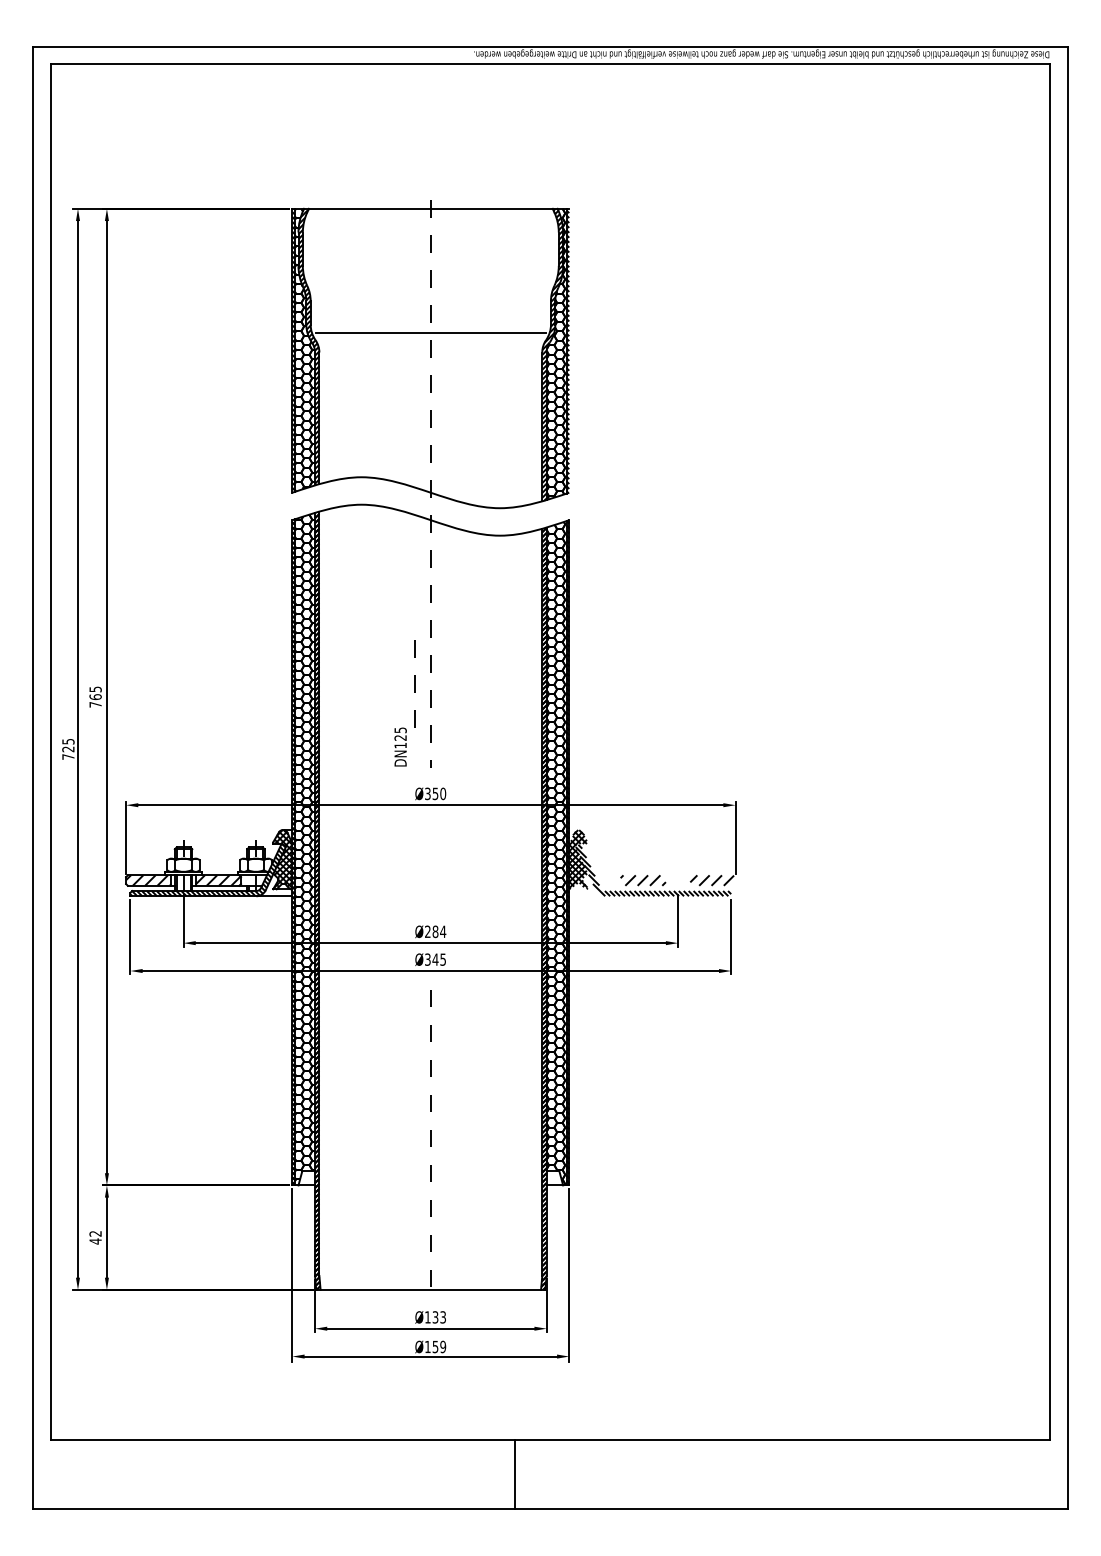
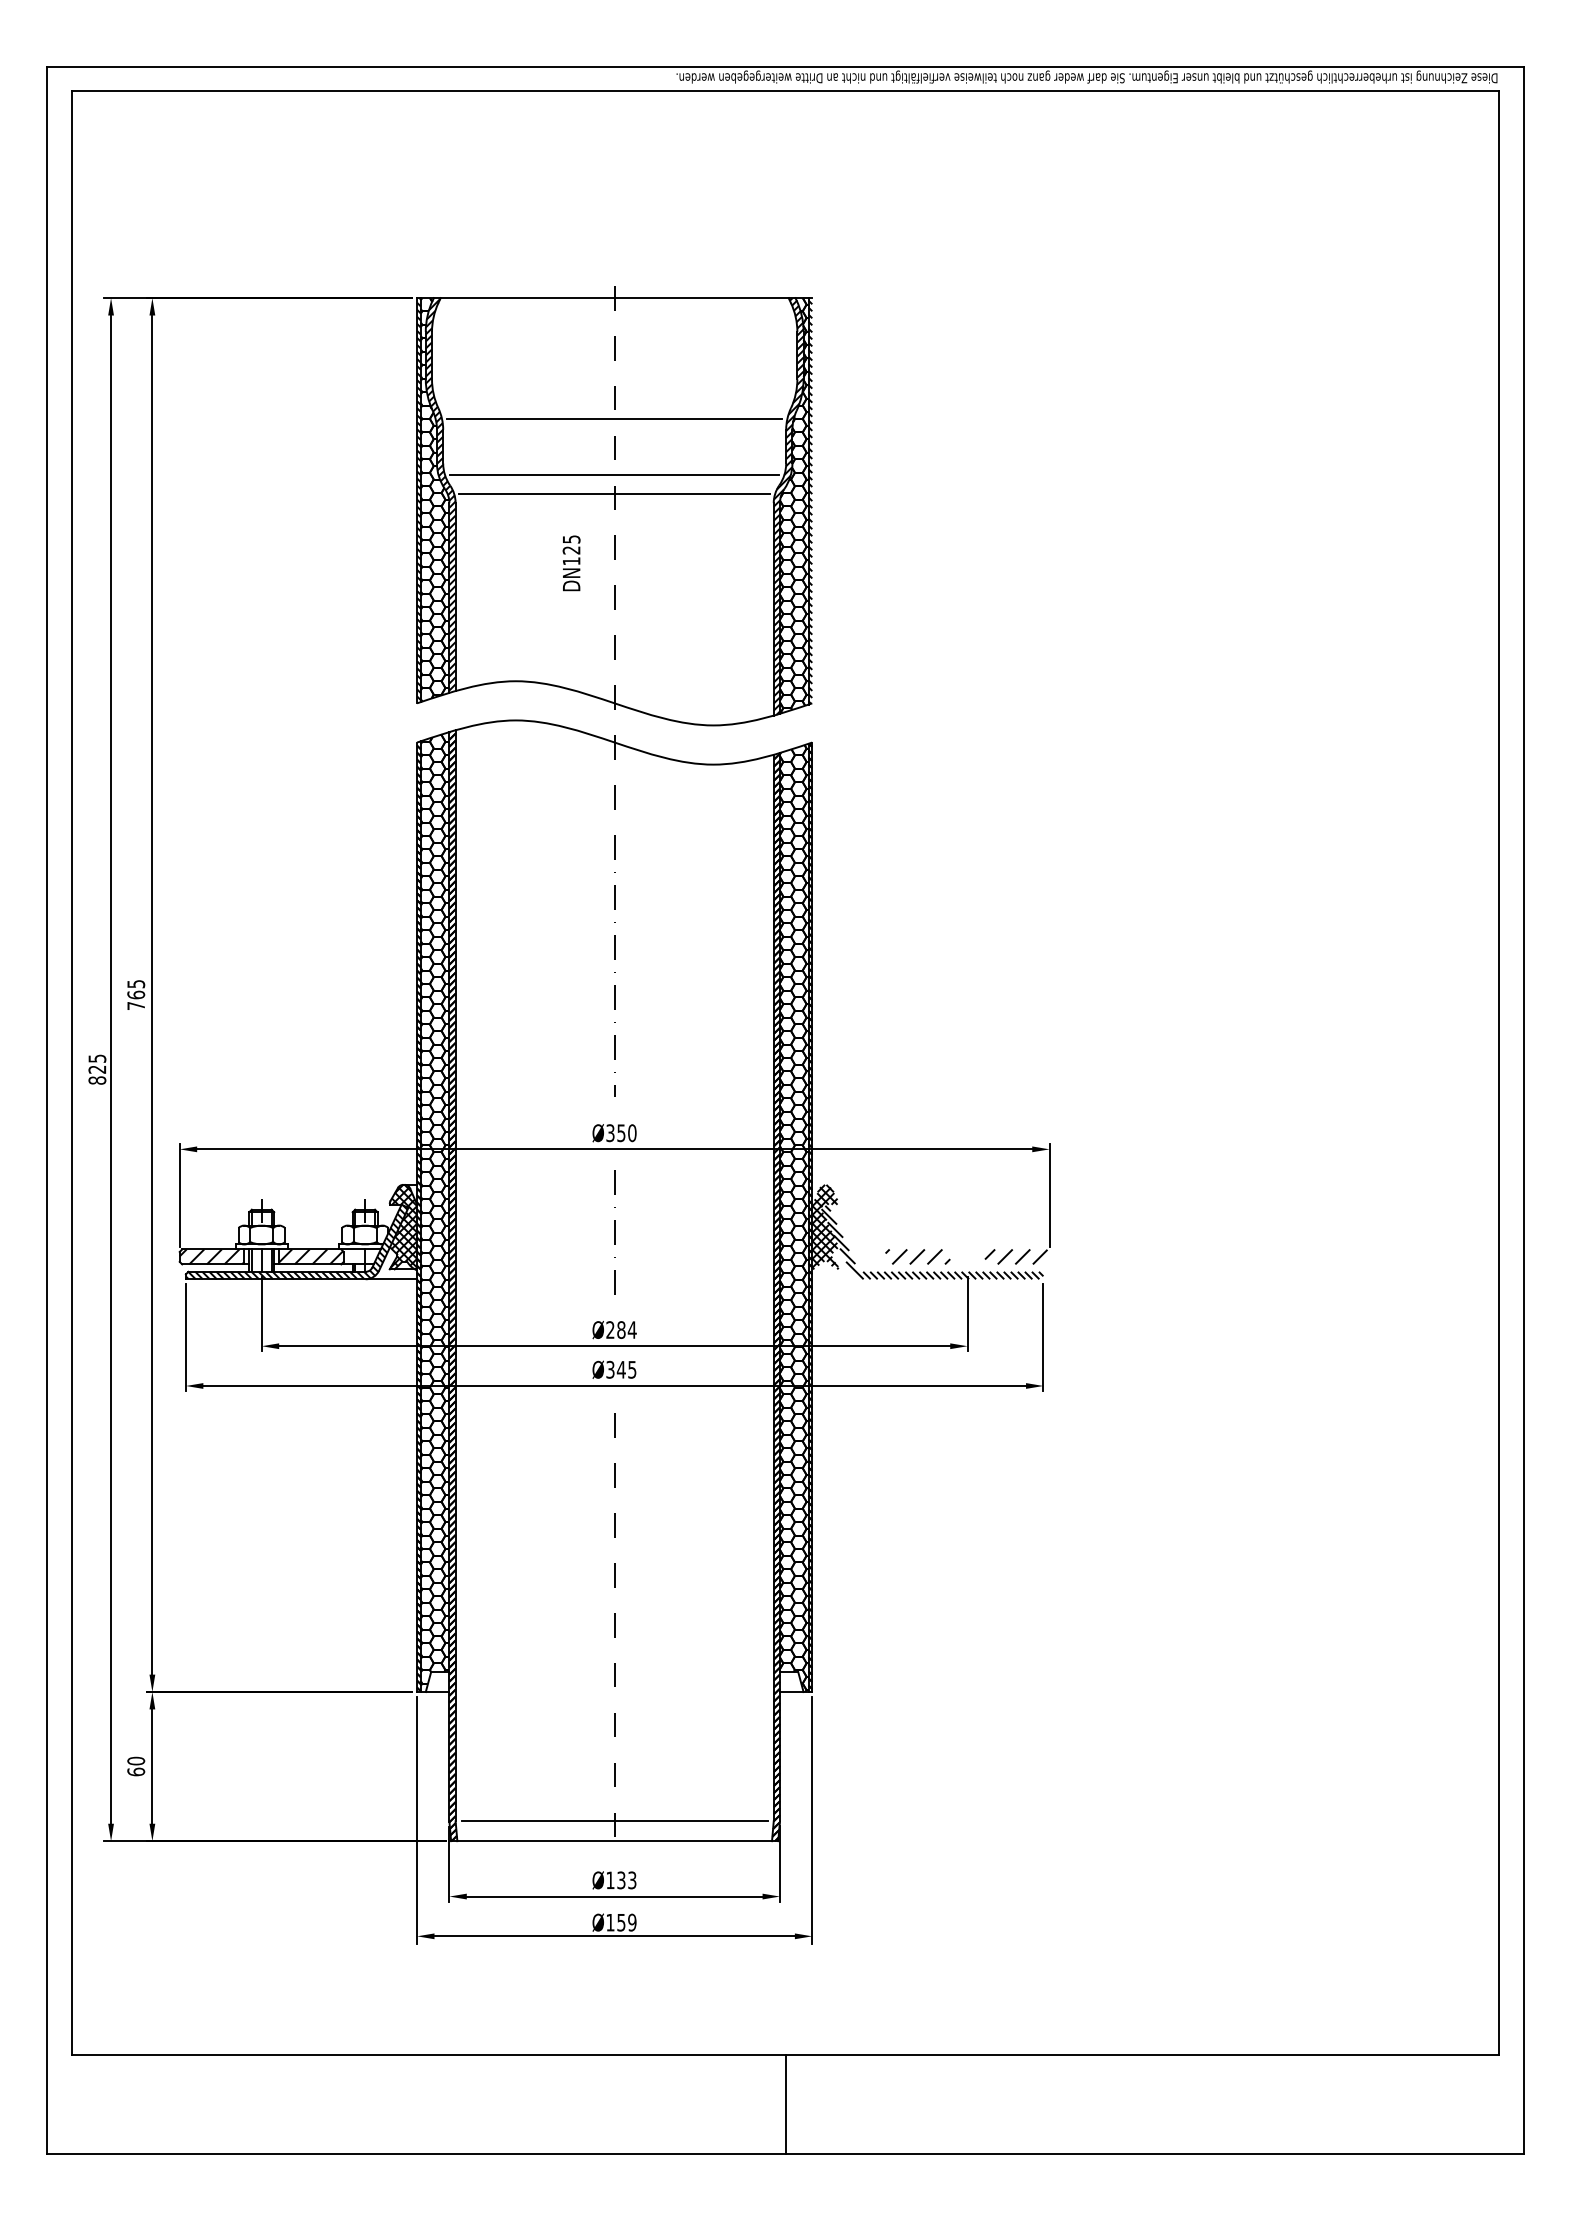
line: (430, 293) -> (614, 418), added
line: (430, 345) -> (614, 493), added
line: (414, 684) -> (614, 1232), moved
text: (400, 747) -> (571, 563), moved
text: (68, 756) -> (97, 1080), 725 -> 825
text: (95, 1237) -> (136, 1766), 42 -> 60
line: (430, 1276) -> (614, 1821), added
line: (514, 1474) -> (785, 2104), moved

